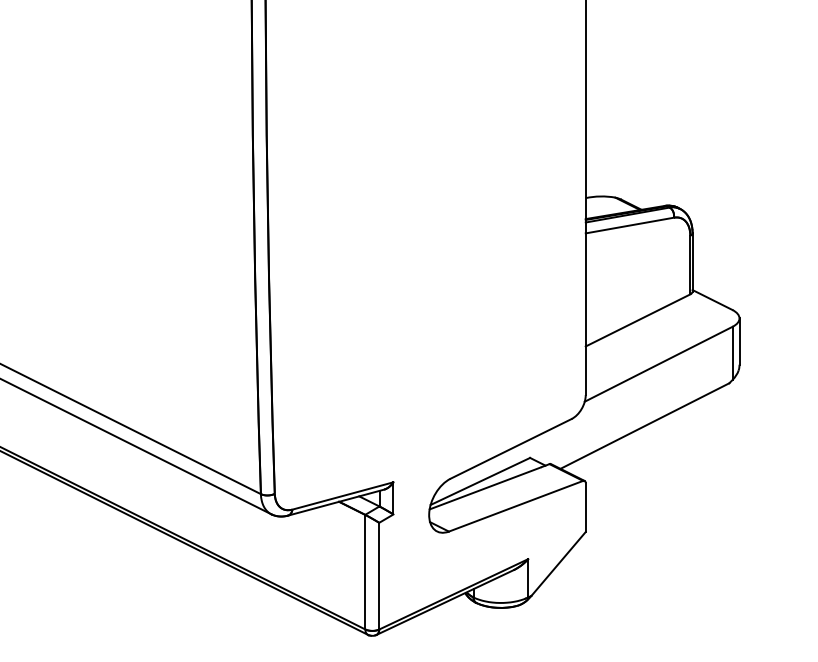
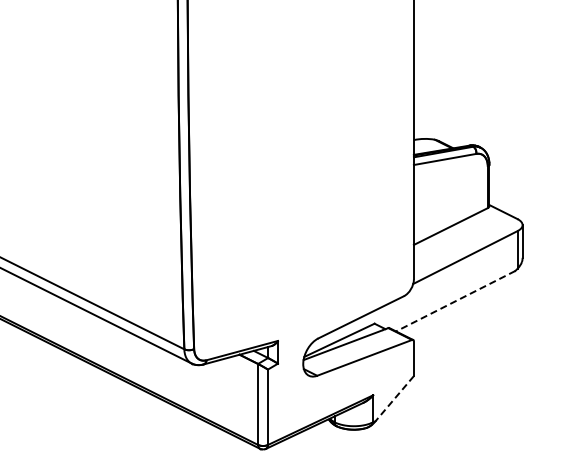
line: (644, 426) -> (455, 301), solid -> dashed
line: (558, 563) -> (394, 398), solid -> dashed

